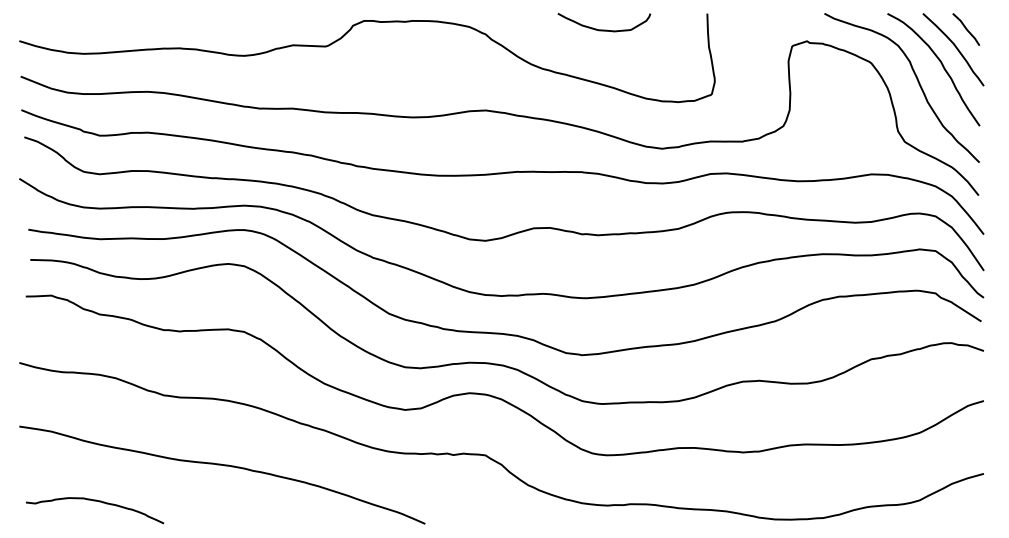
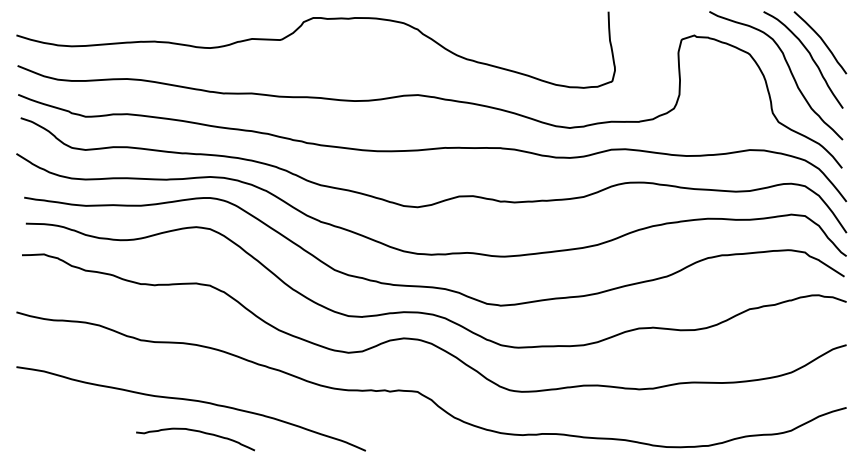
curve: (603, 29) -> (519, 25), removed
line: (966, 29) -> (831, 25), removed
curve: (98, 502) -> (198, 432), moved

